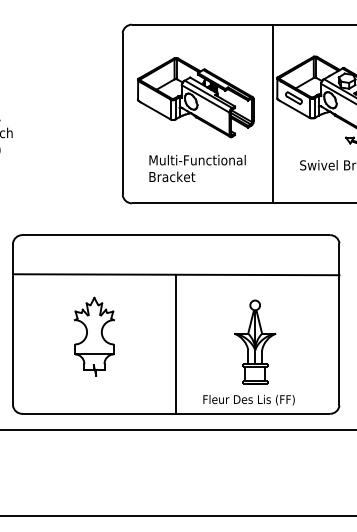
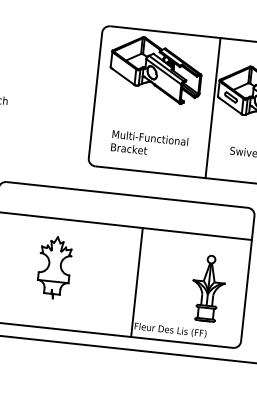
part: (195, 97) -> (155, 69), moved
part: (255, 341) -> (208, 287), moved
line: (176, 343) -> (137, 281), moved

